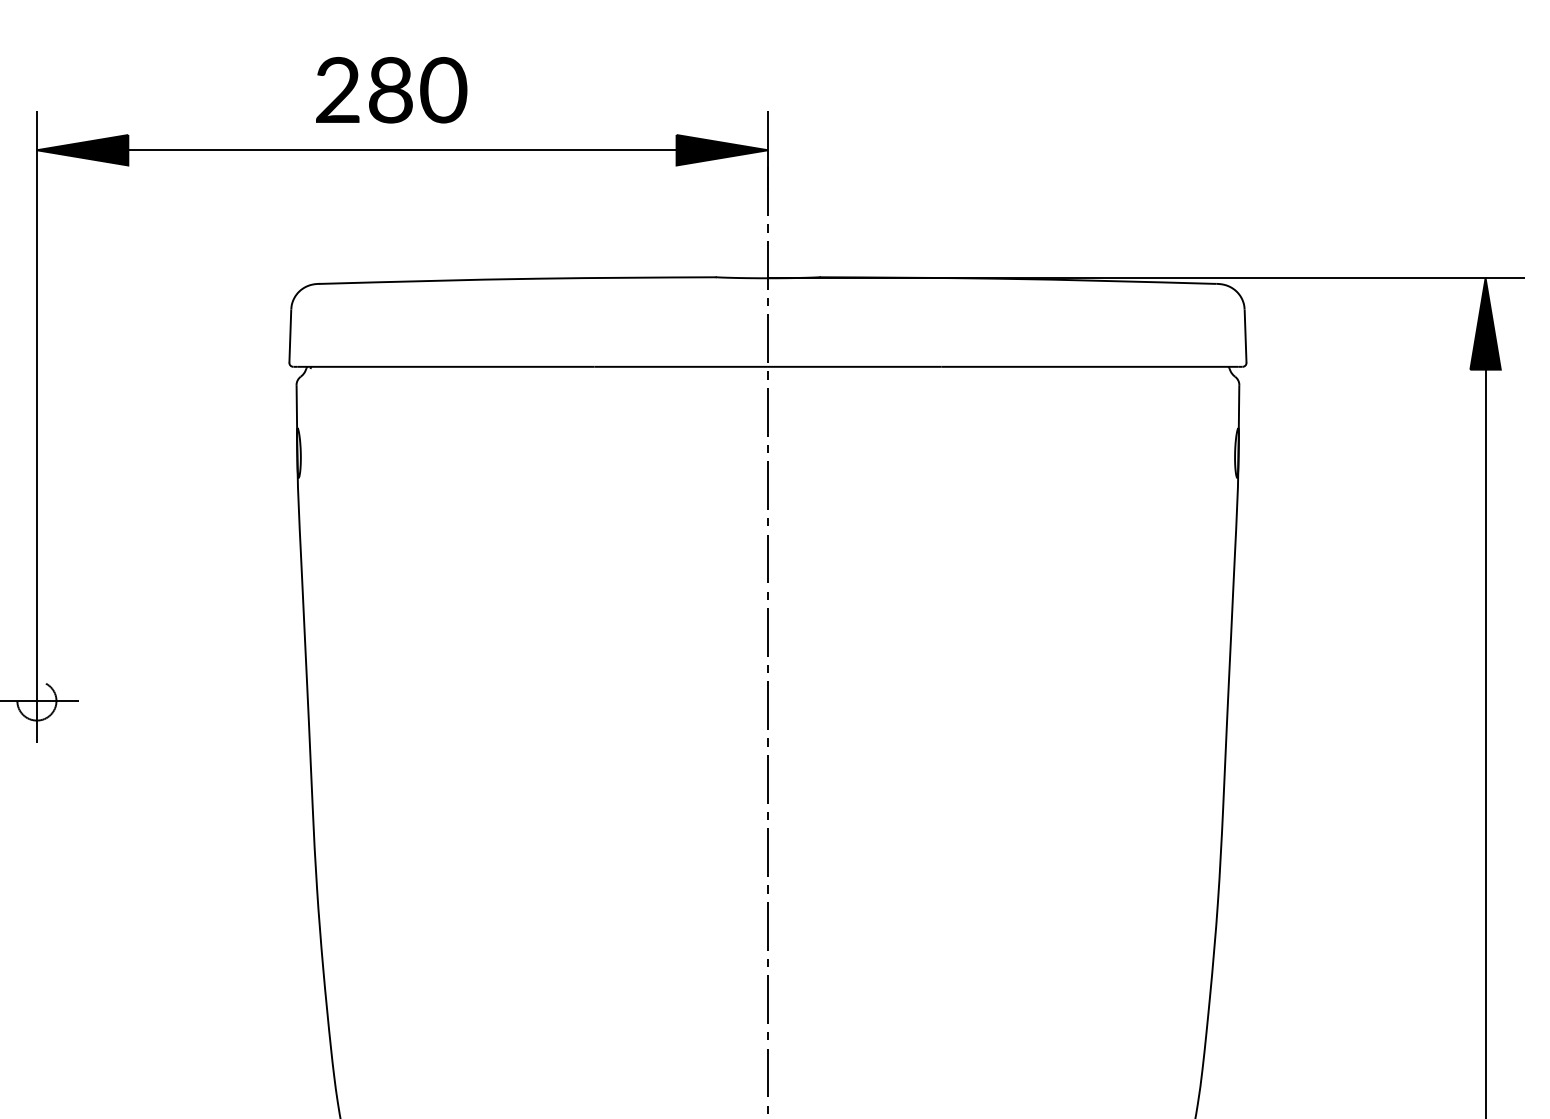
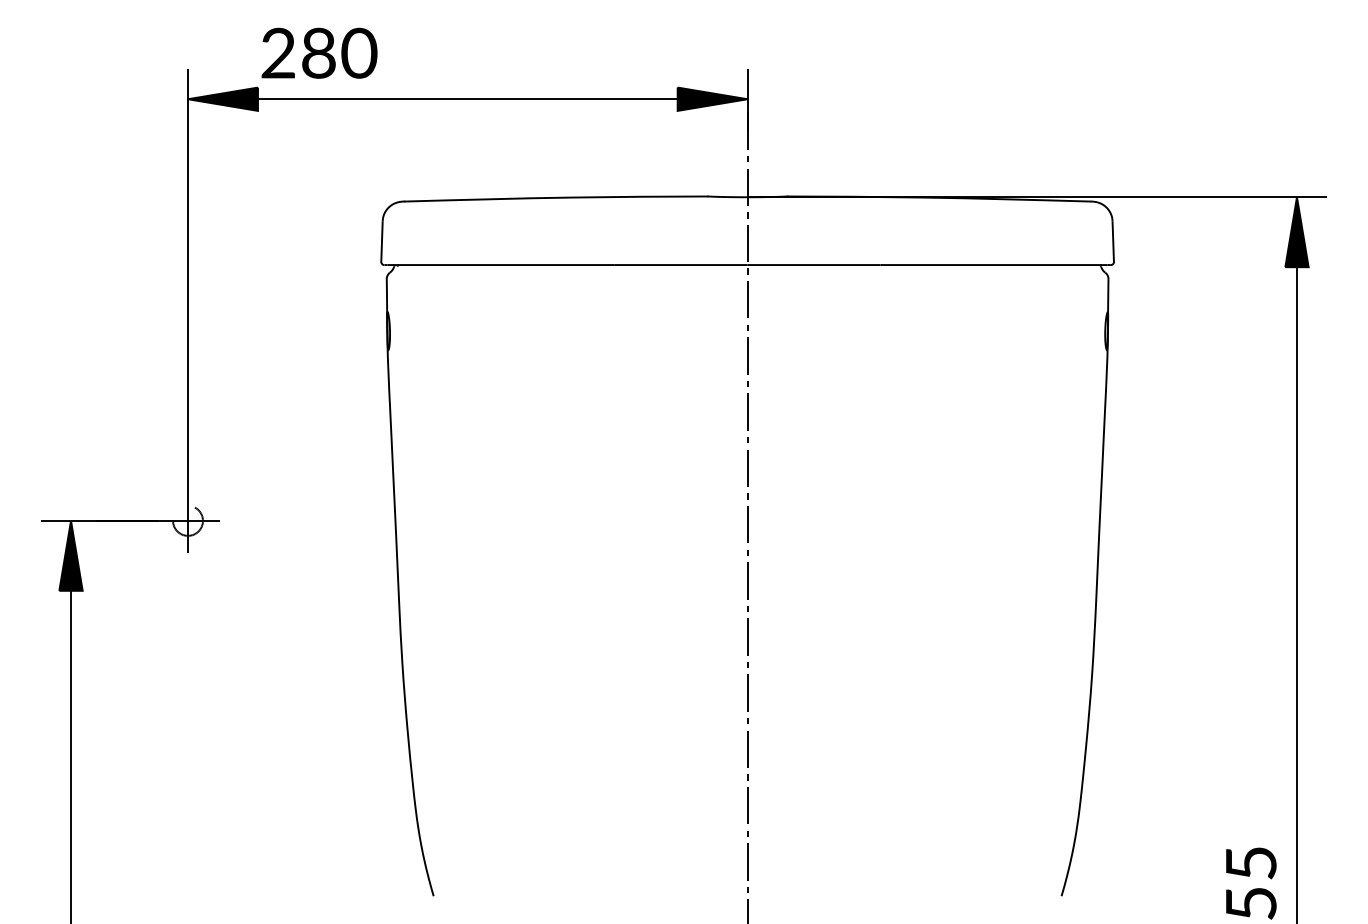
text: (391, 89) -> (319, 52), moved

